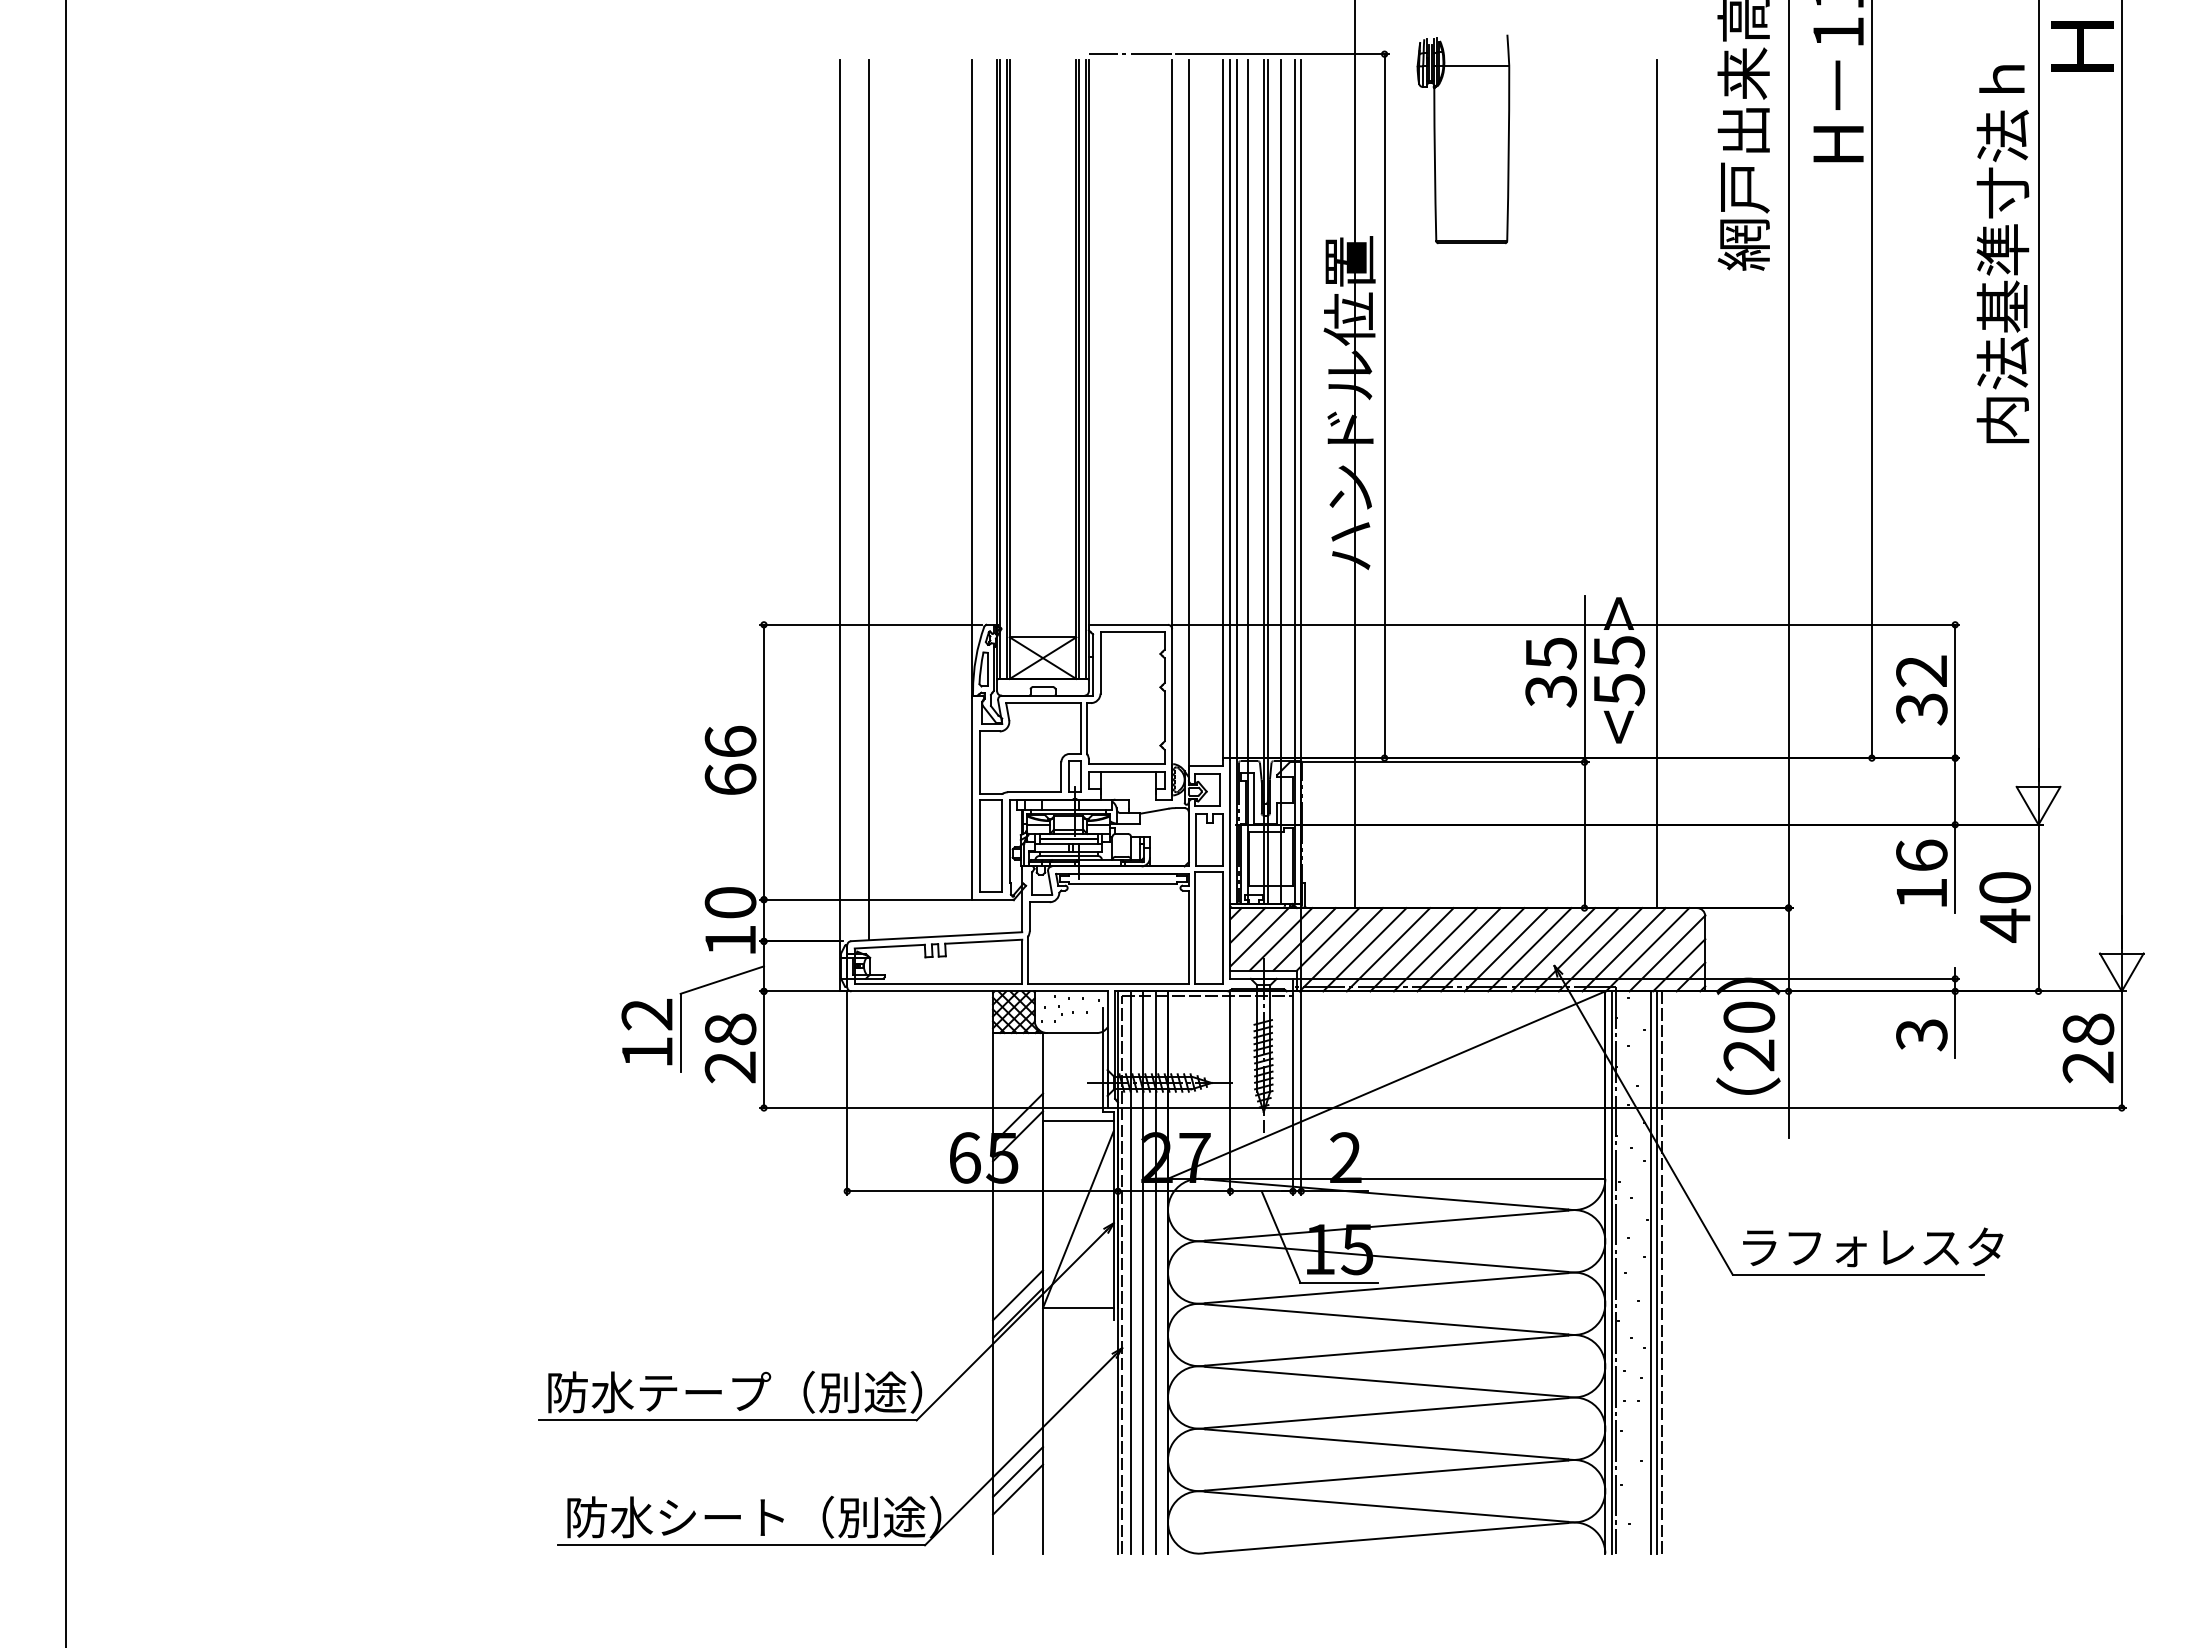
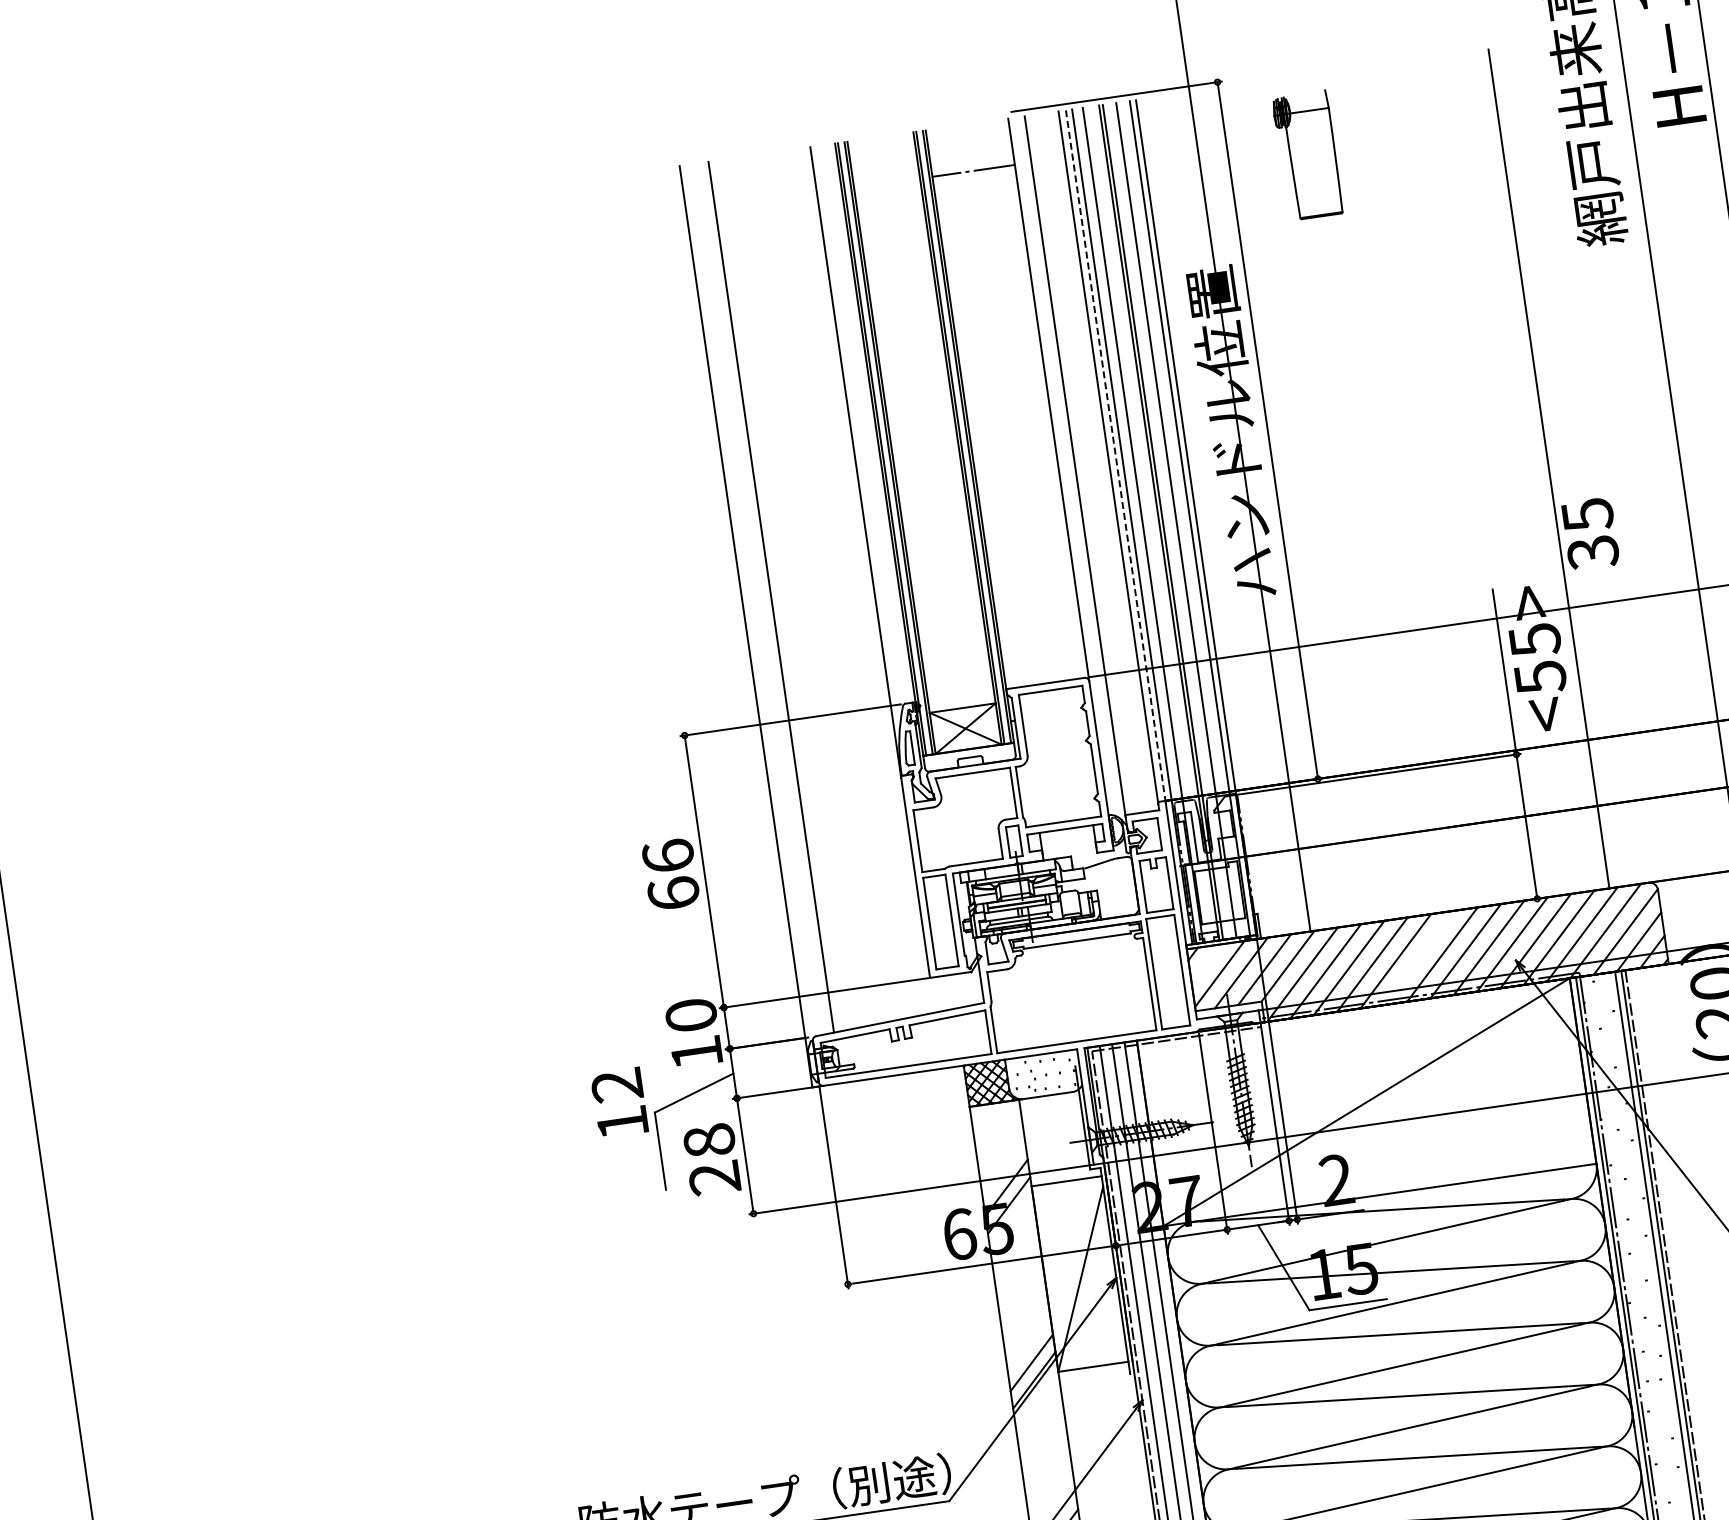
line: (1130, 54) -> (973, 171), moved
part: (1463, 139) -> (1307, 155), size x0.6
line: (1230, 410) -> (1115, 456), solid -> dashed
text: (1550, 672) -> (1589, 534), moved
line: (1247, 925) -> (1206, 964), removed
line: (1458, 949) -> (1418, 957), removed
text: (646, 1032) -> (619, 1103), moved

